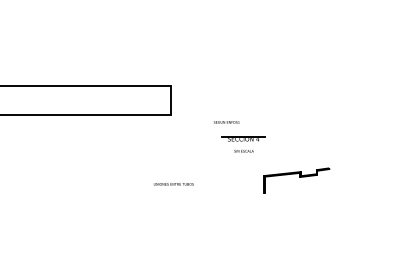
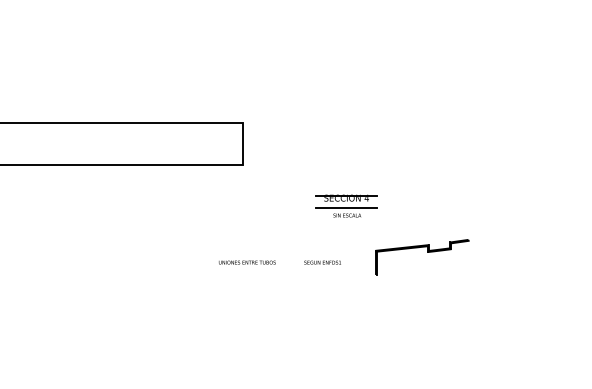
text: (226, 122) -> (322, 262), moved
line: (243, 145) -> (346, 207), added

